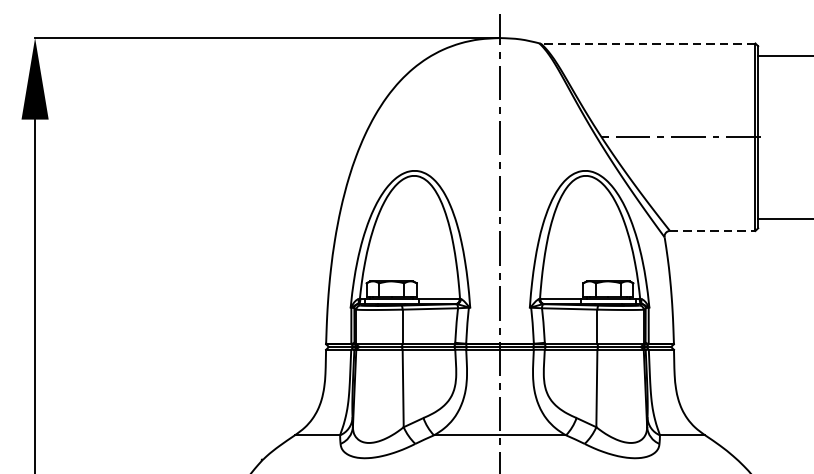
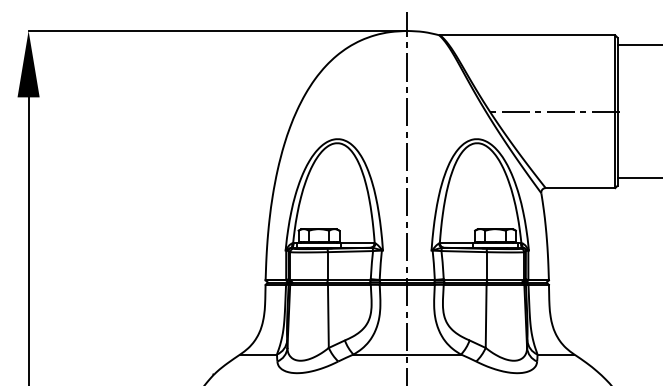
line: (647, 43) -> (527, 35), dashed -> solid
line: (712, 231) -> (580, 188), dashed -> solid

